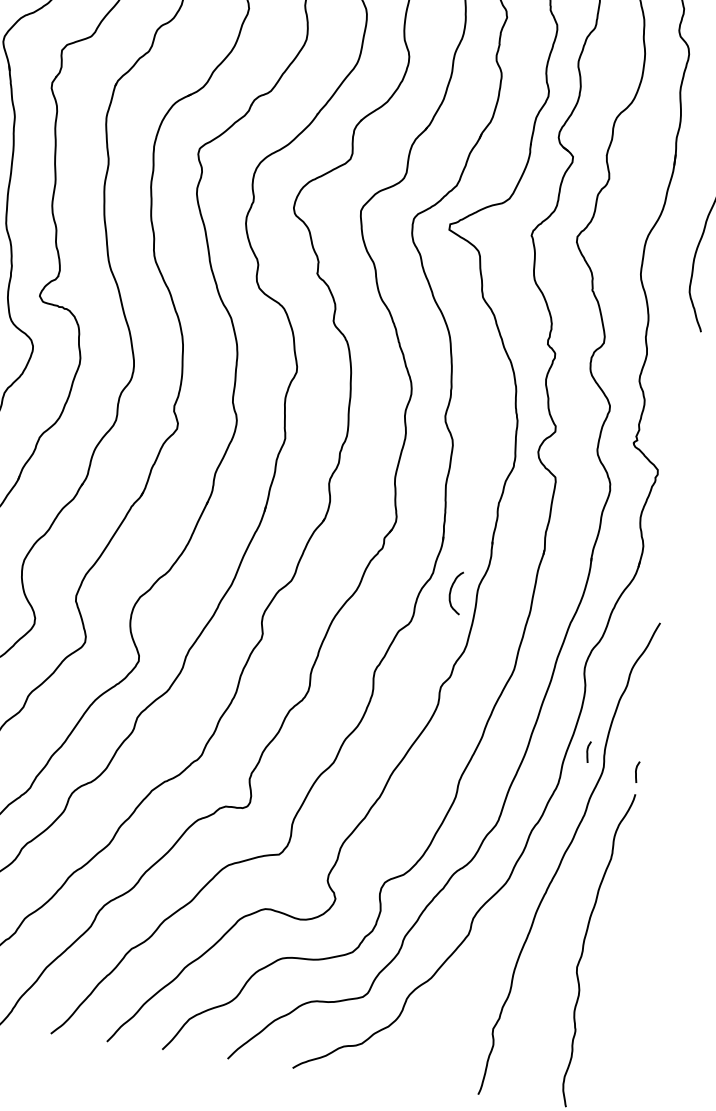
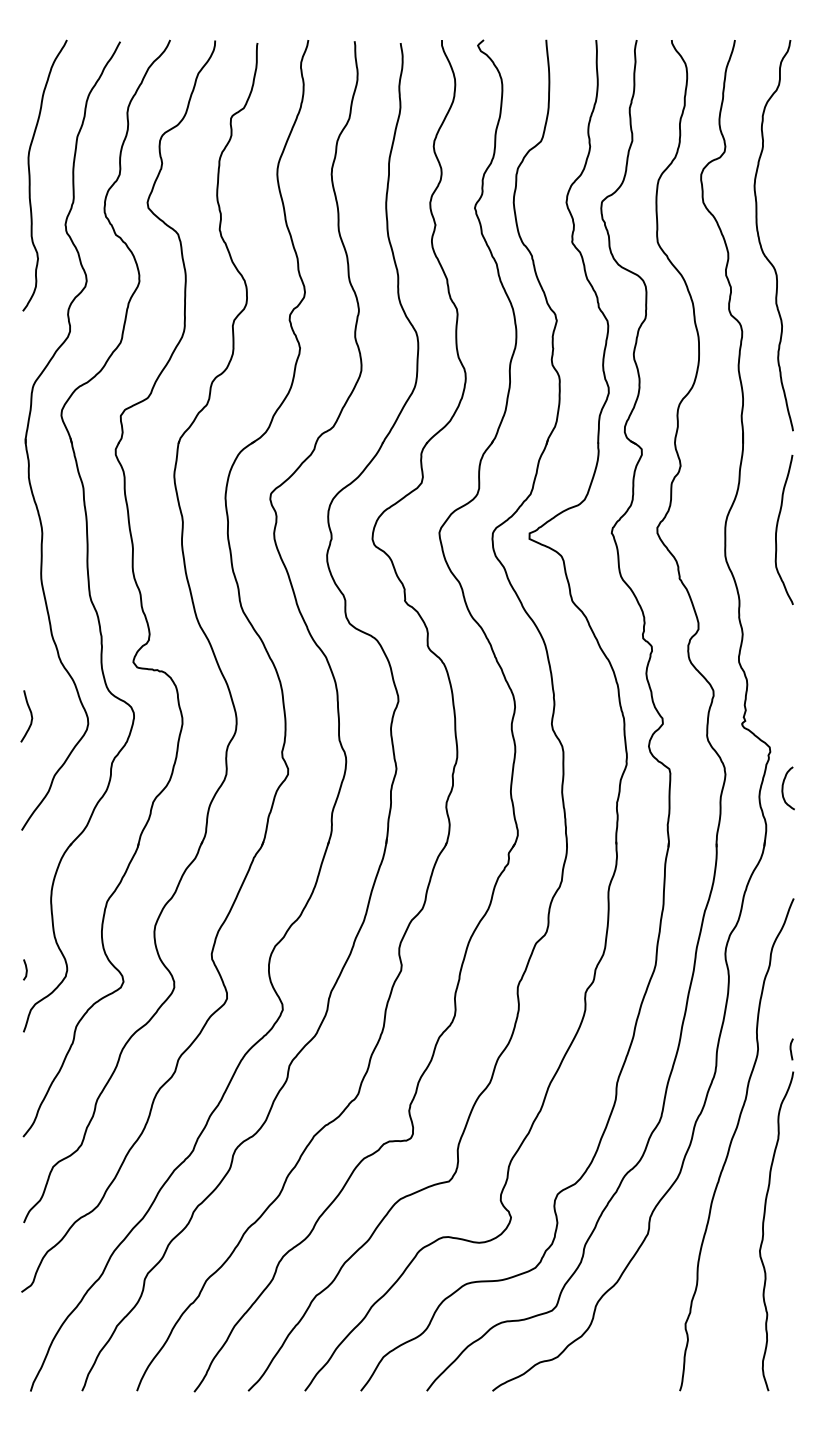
curve: (451, 592) -> (783, 788), moved
curve: (588, 752) -> (740, 1036), removed

